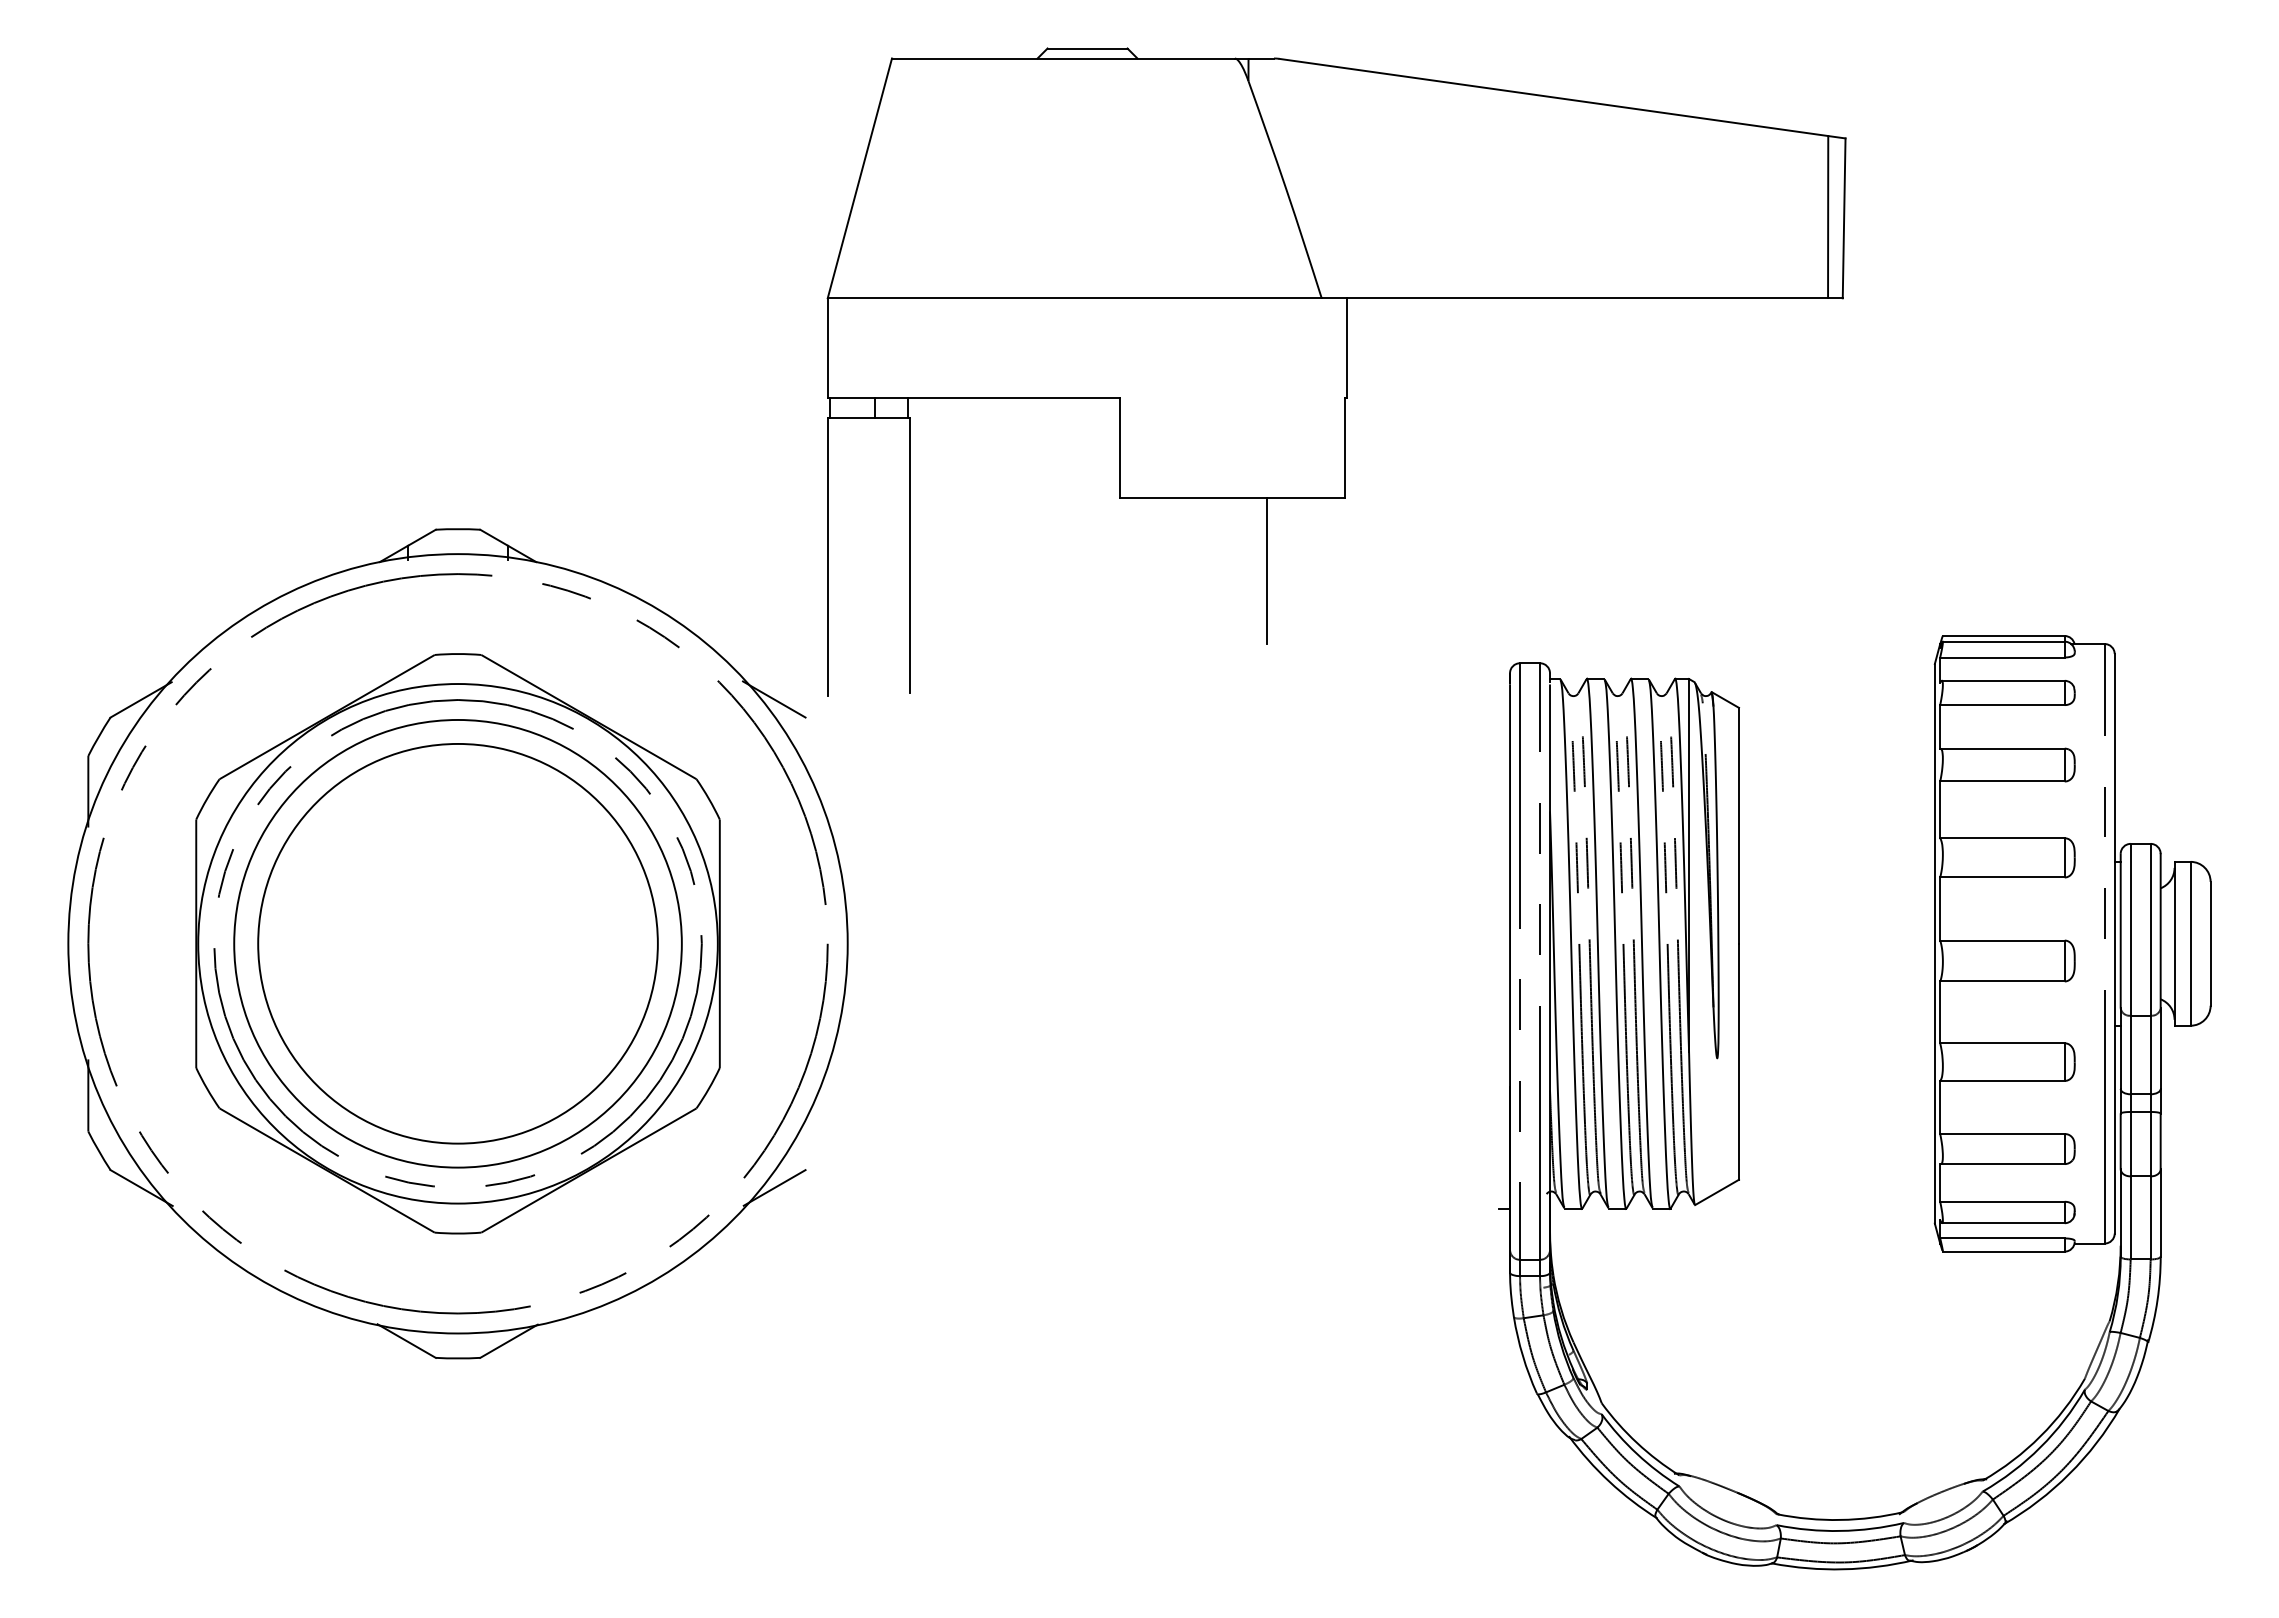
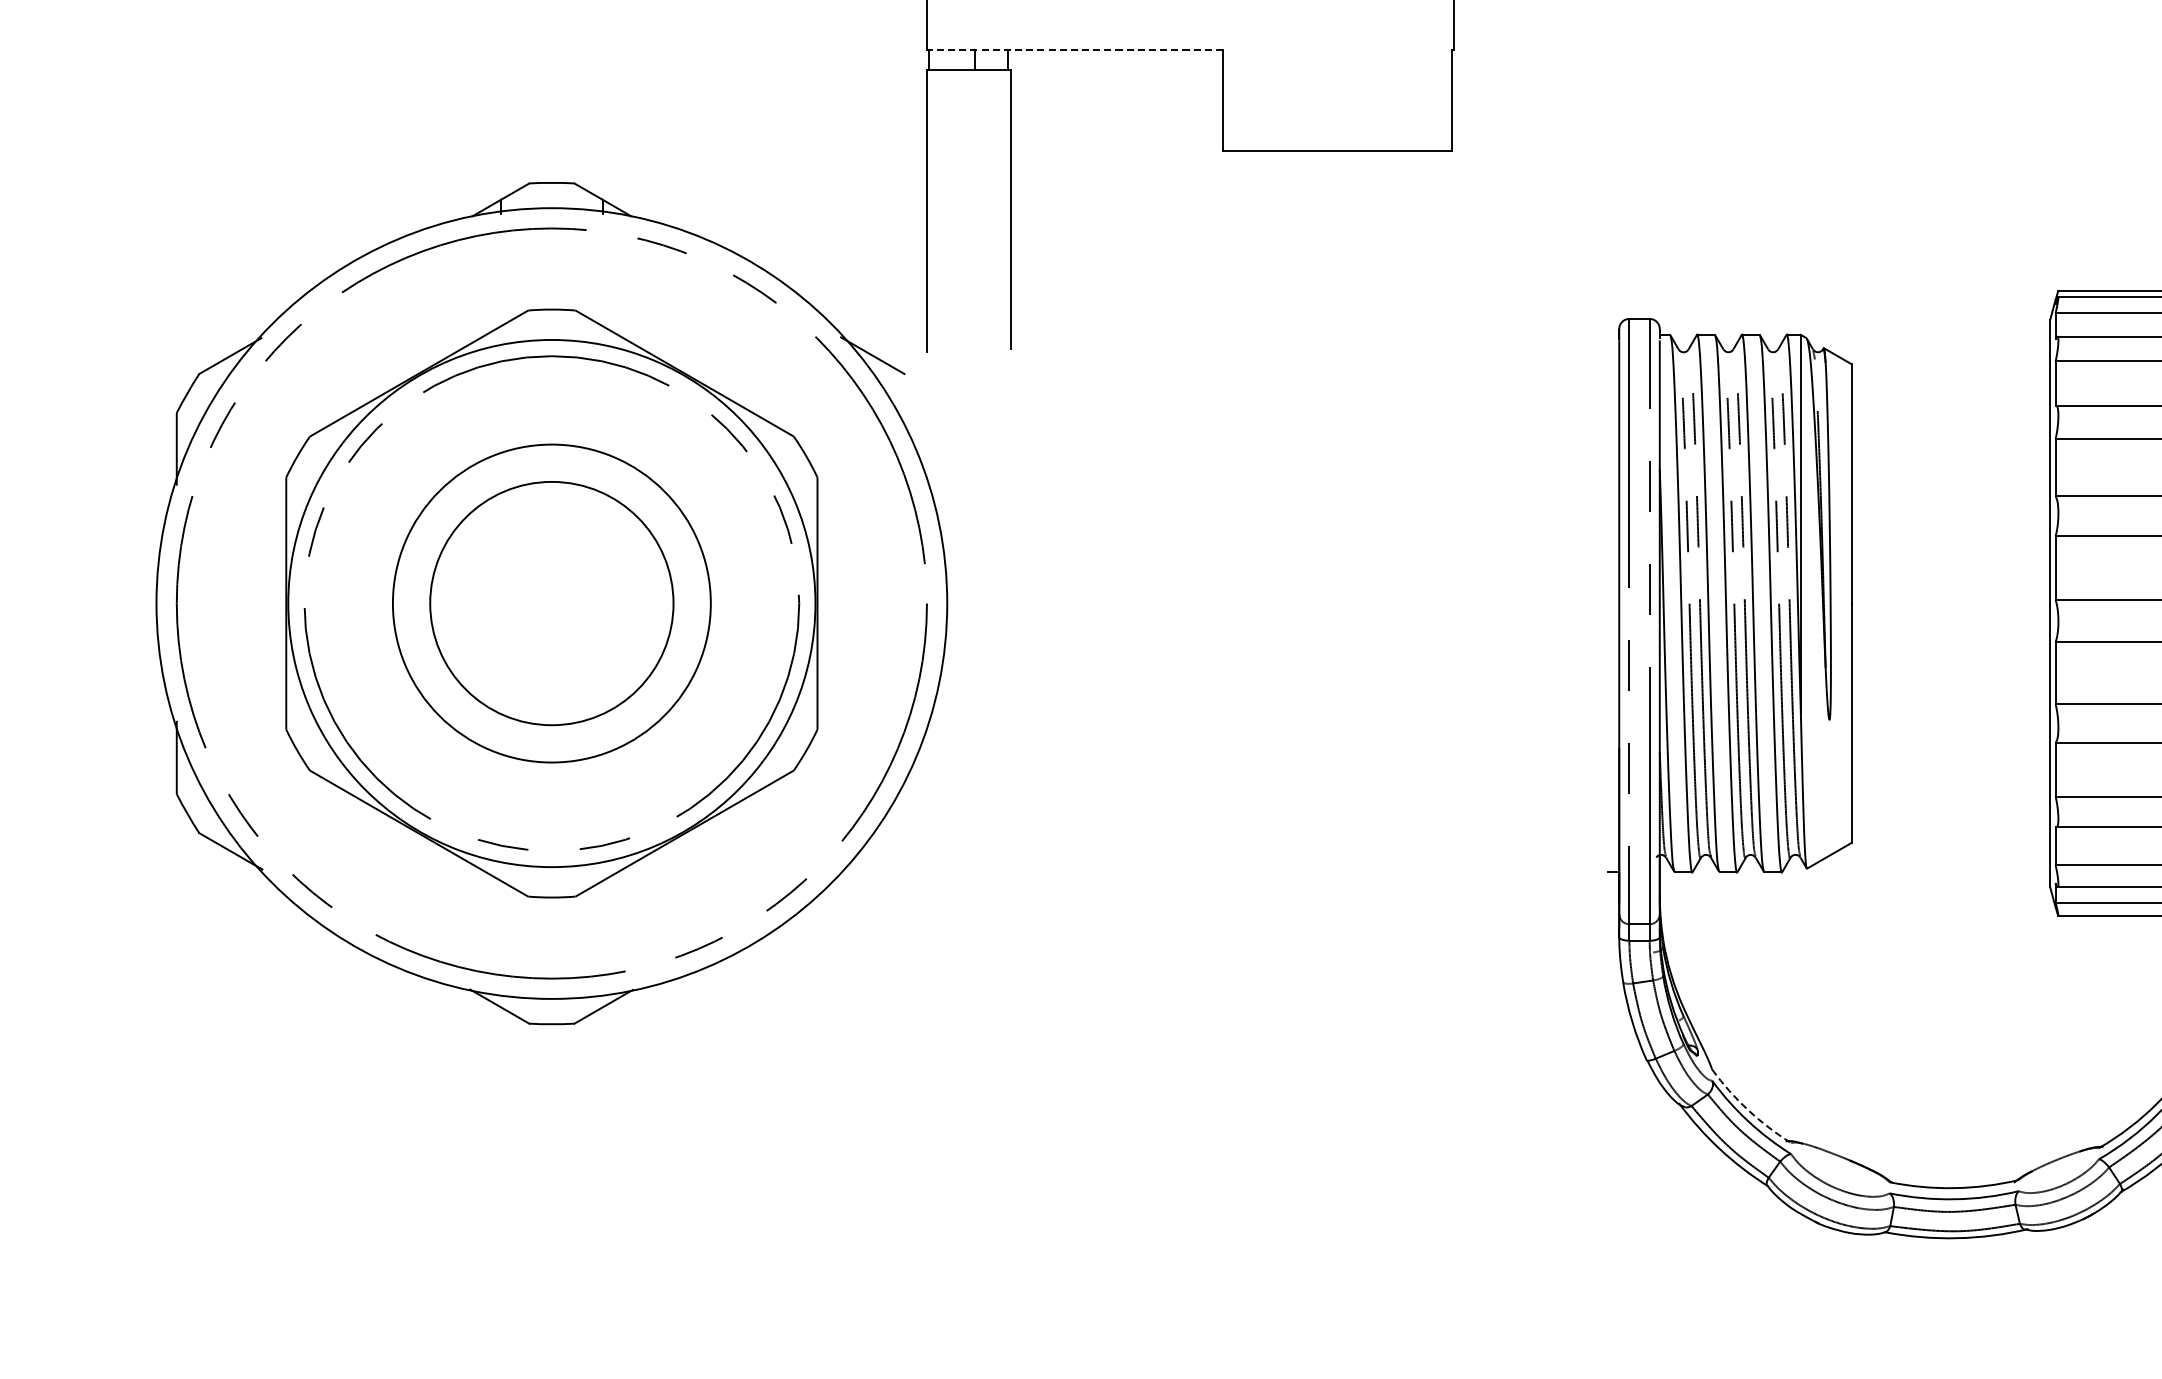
line: (973, 398) -> (1074, 50), solid -> dashed
line: (1267, 571) -> (1373, 225), removed
circle: (457, 943) -> (551, 603), size x0.6
circle: (457, 943) -> (551, 603), size x0.7
line: (774, 1187) -> (872, 850), removed
arc: (1637, 1443) -> (1748, 1110), solid -> dashed

